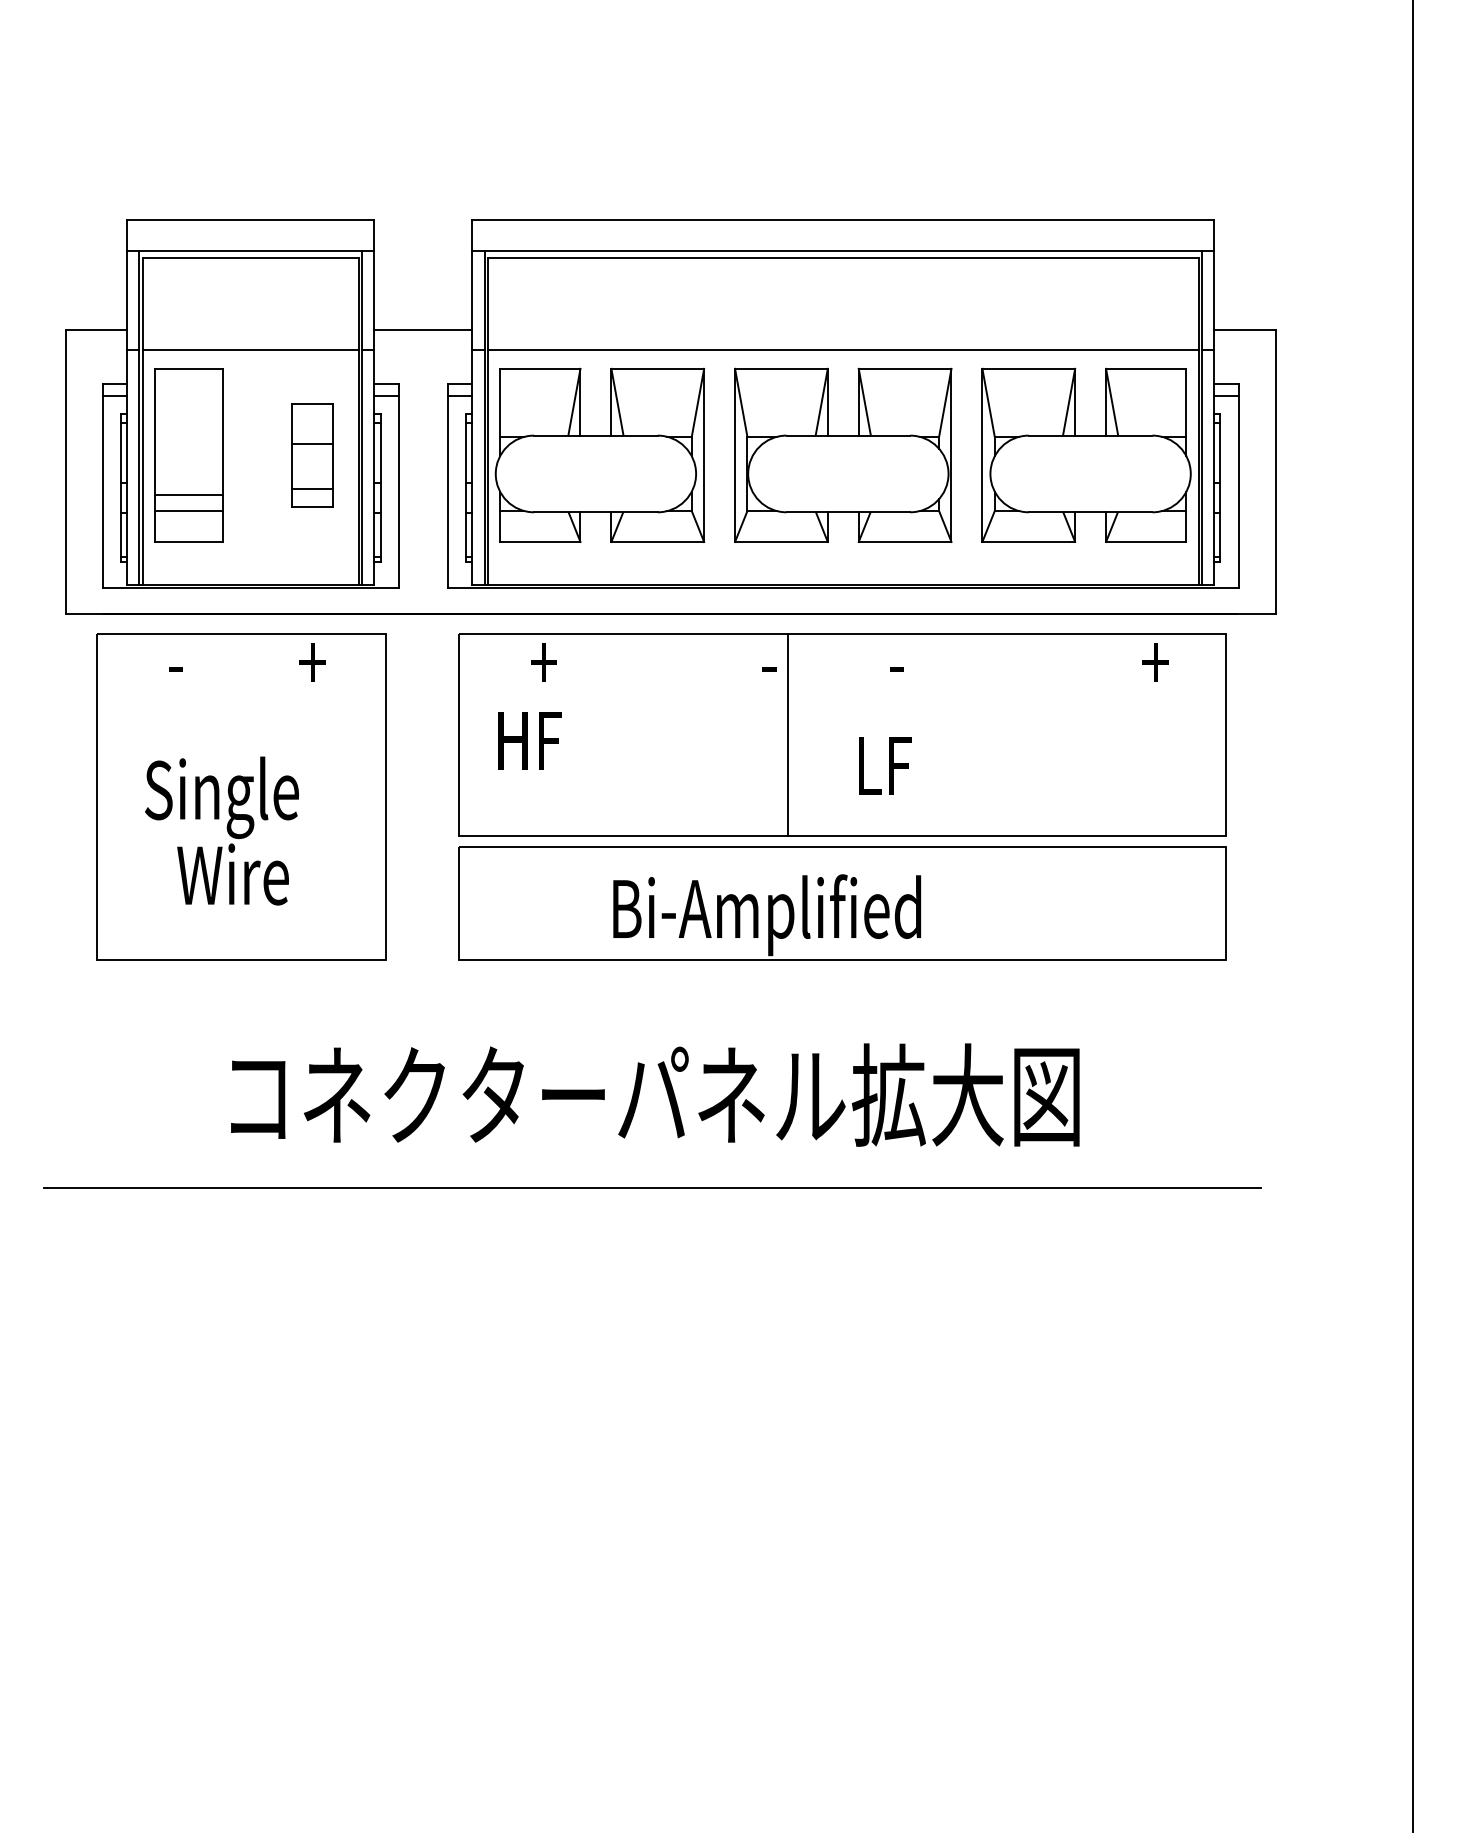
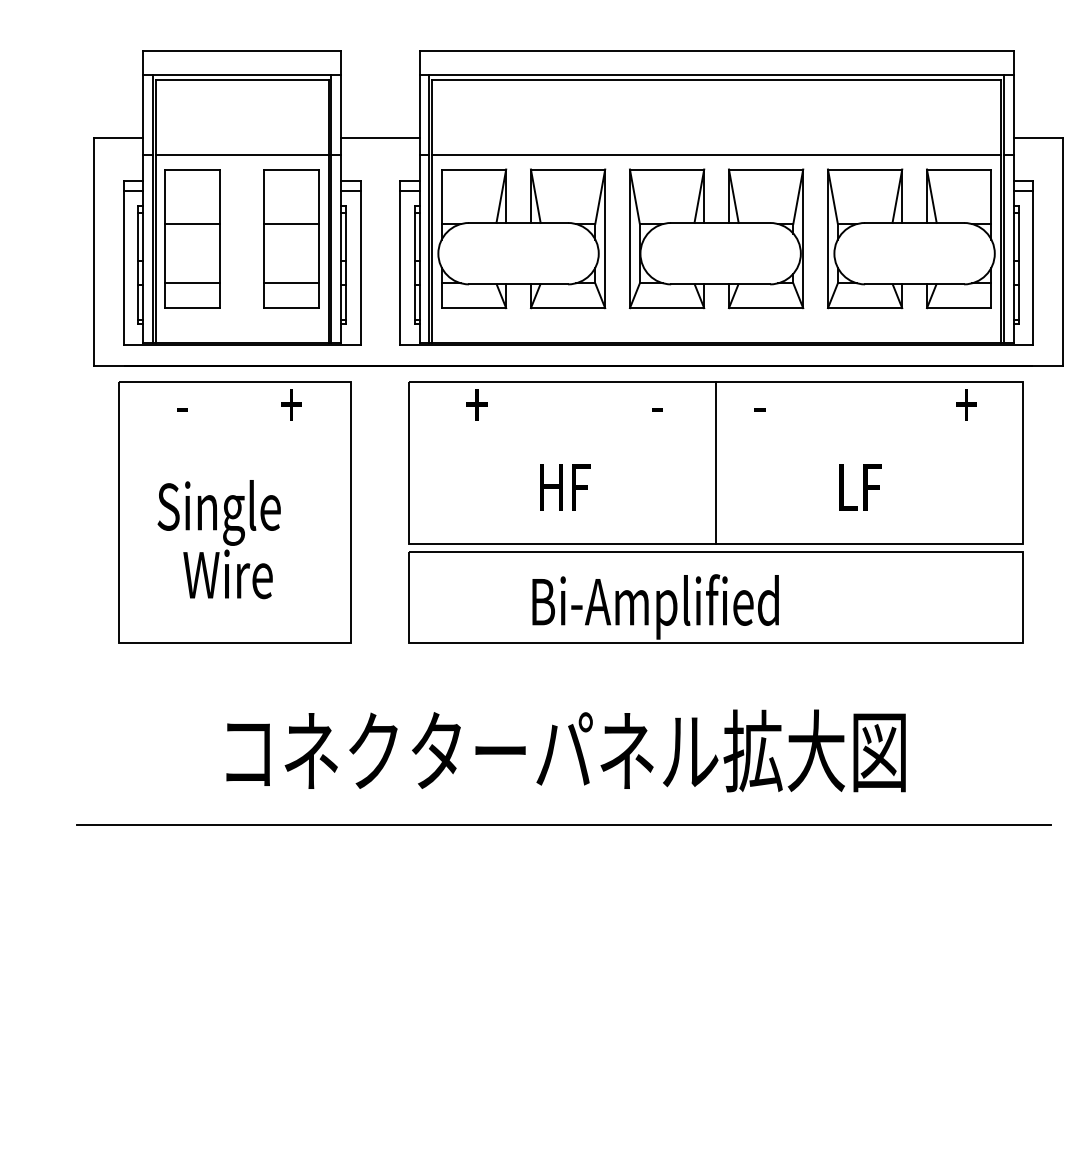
part: (312, 455) -> (291, 238), size x1.67
line: (188, 494) -> (192, 223), moved
line: (787, 735) -> (715, 463), moved
text: (529, 740) -> (564, 487), moved
text: (885, 765) -> (860, 487), moved

